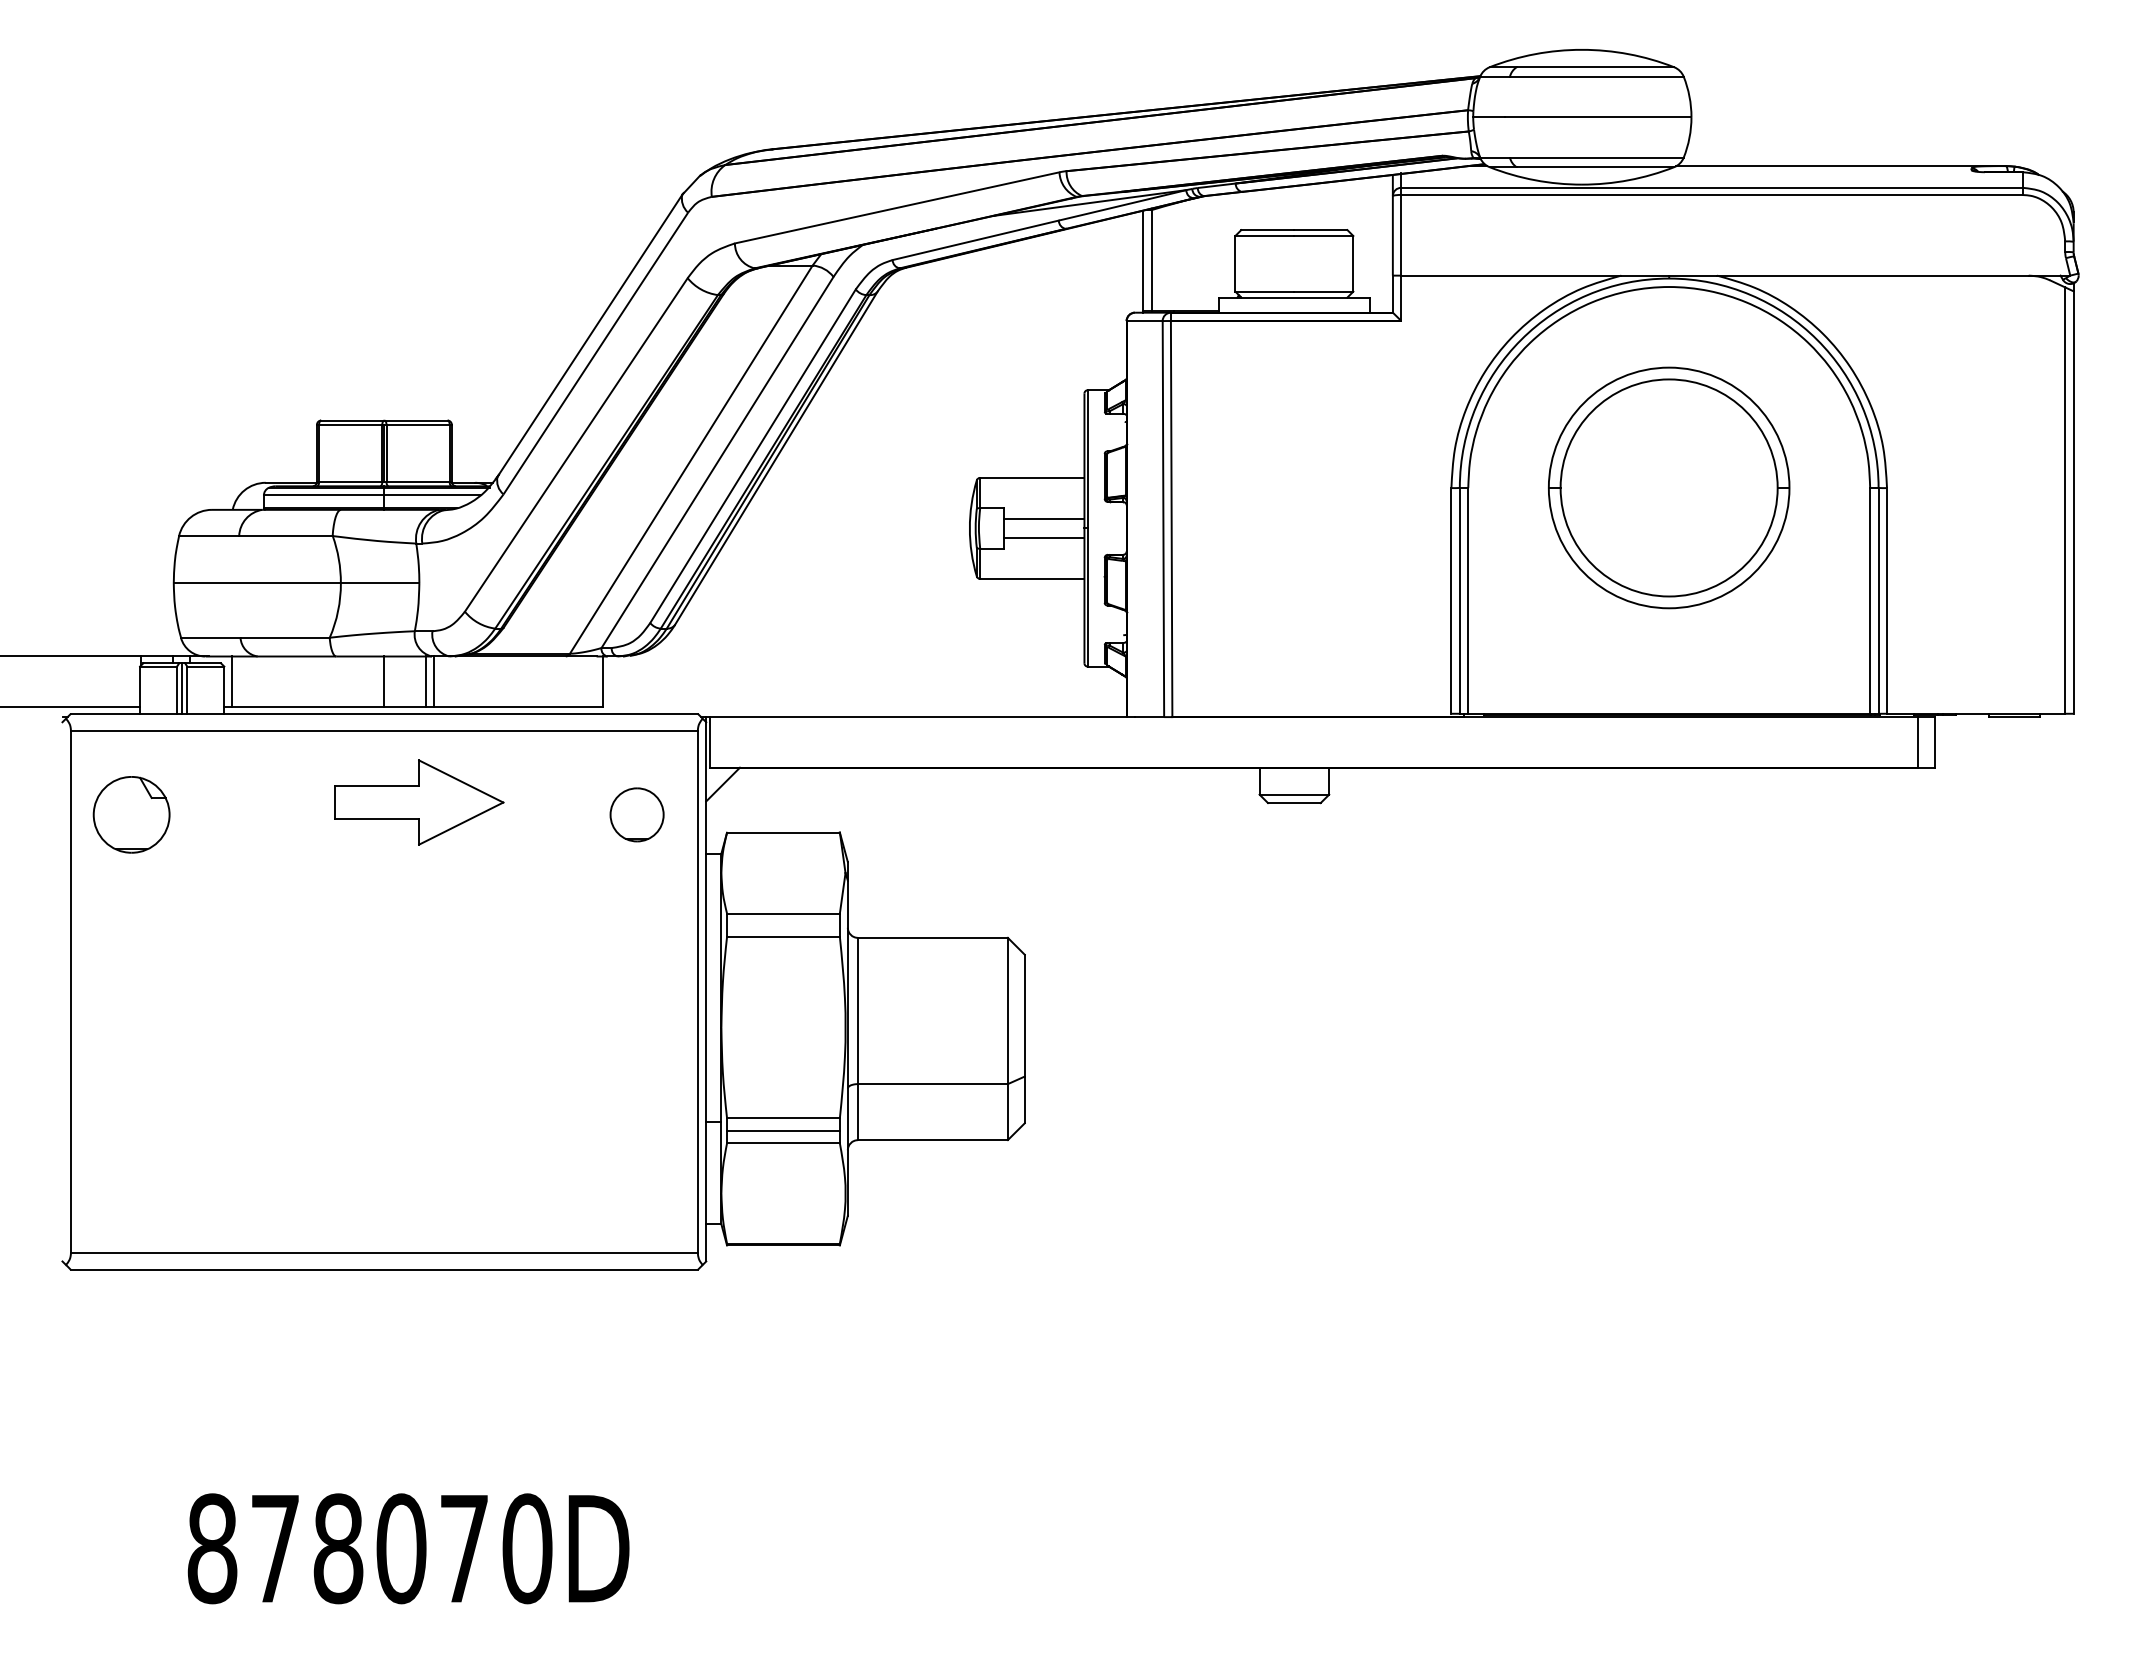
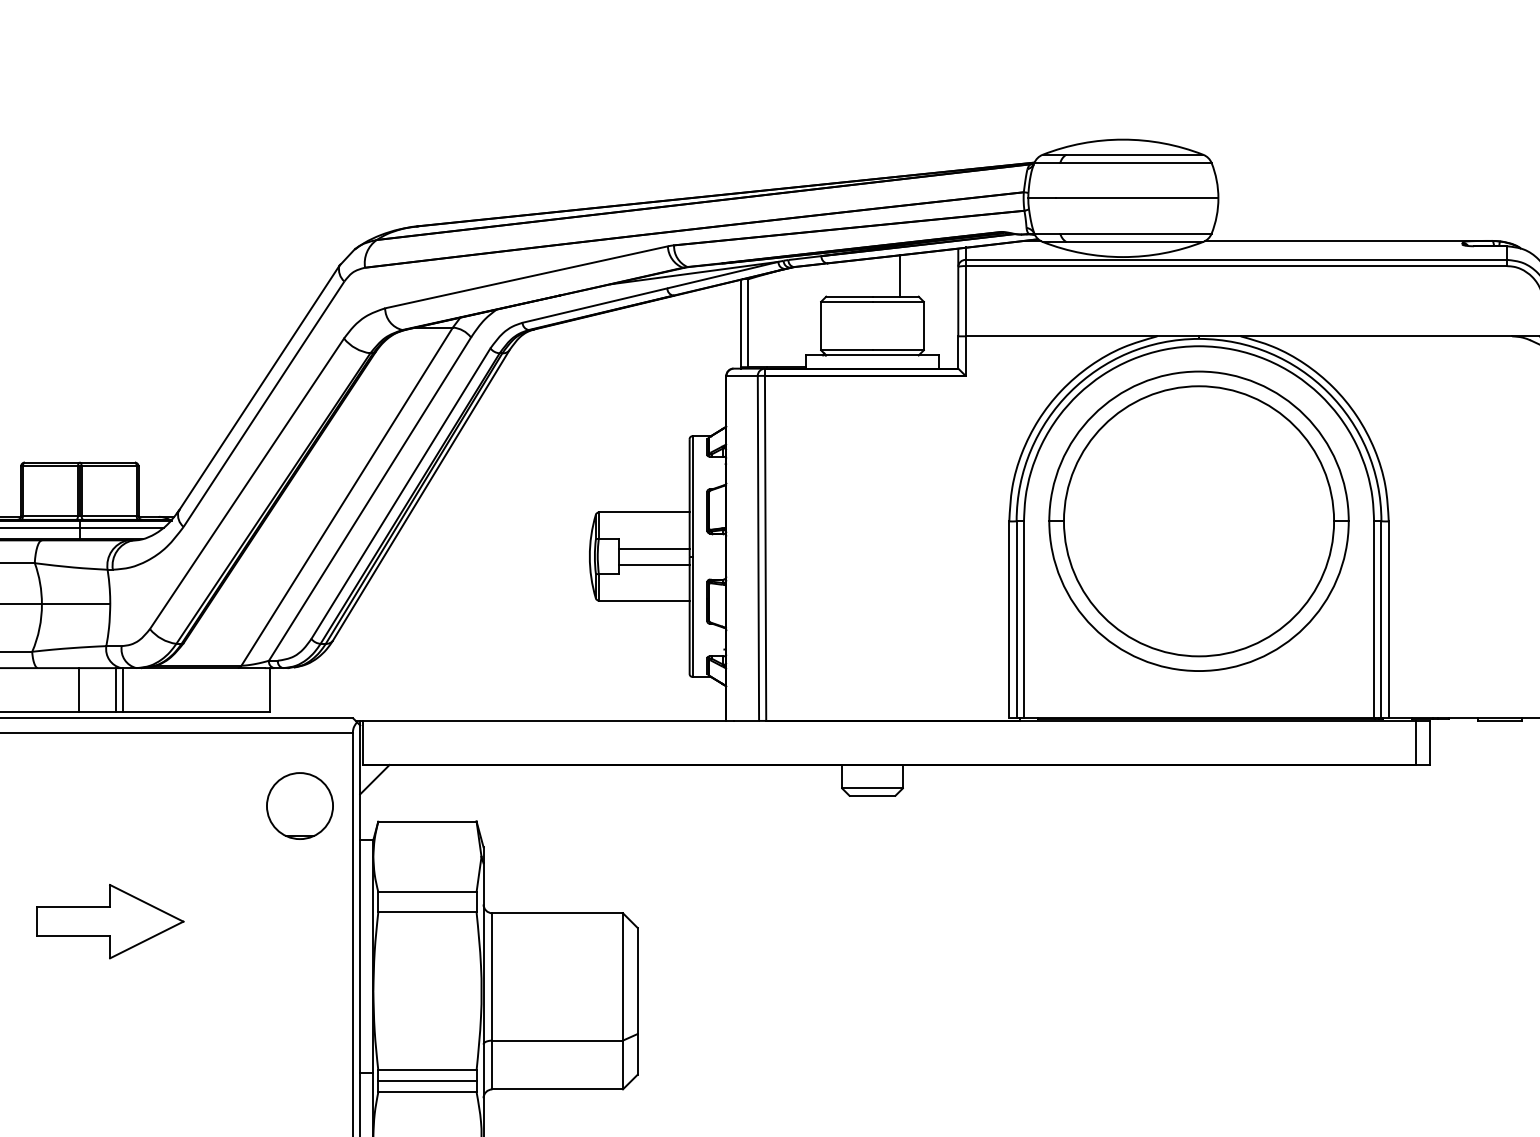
line: (1325, 206) -> (899, 276), added
part: (1668, 487) -> (1198, 520), size x1.43
part: (419, 802) -> (110, 921), moved
part: (636, 814) -> (299, 805), size x1.43

